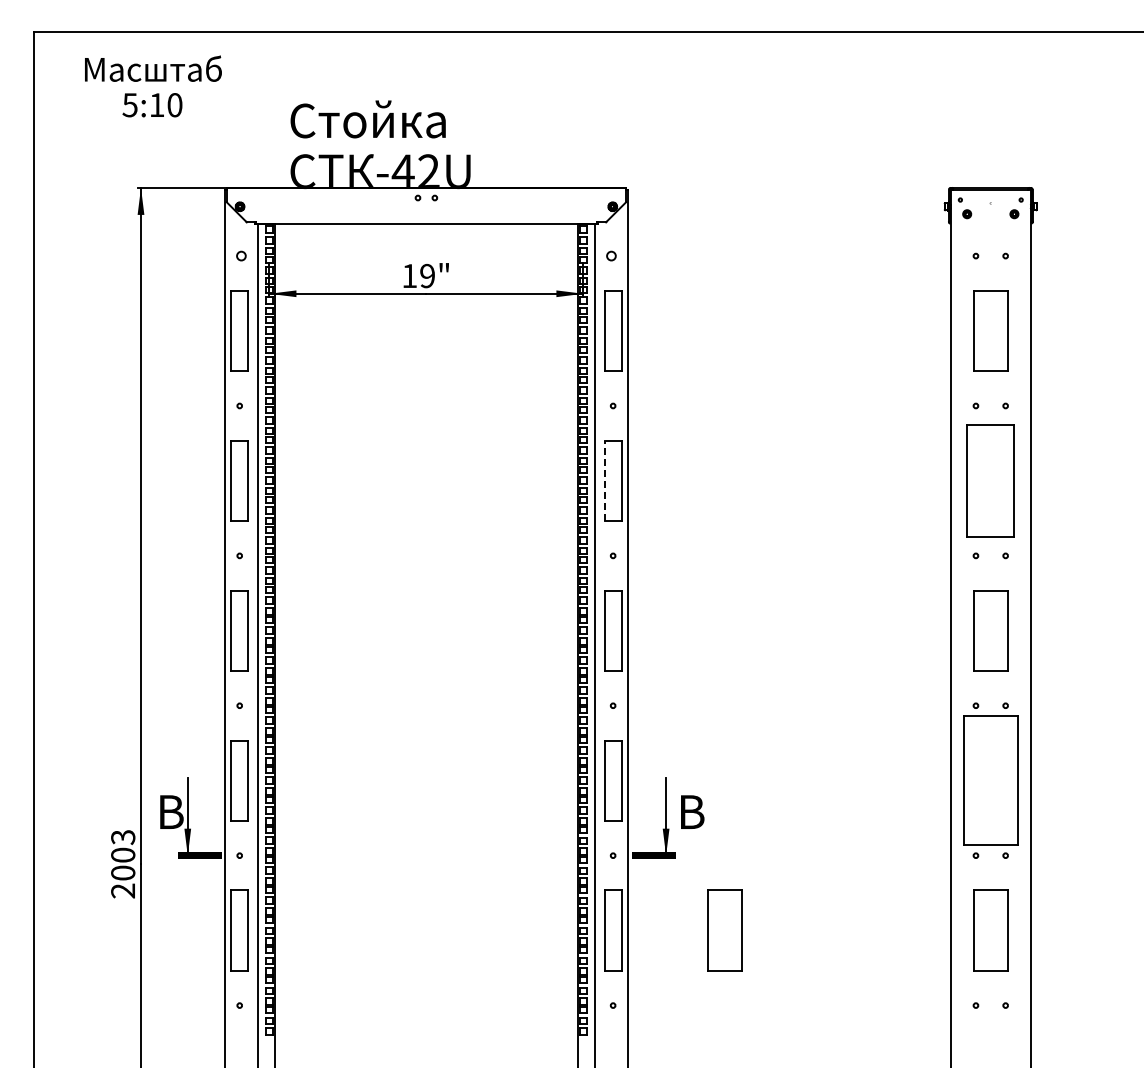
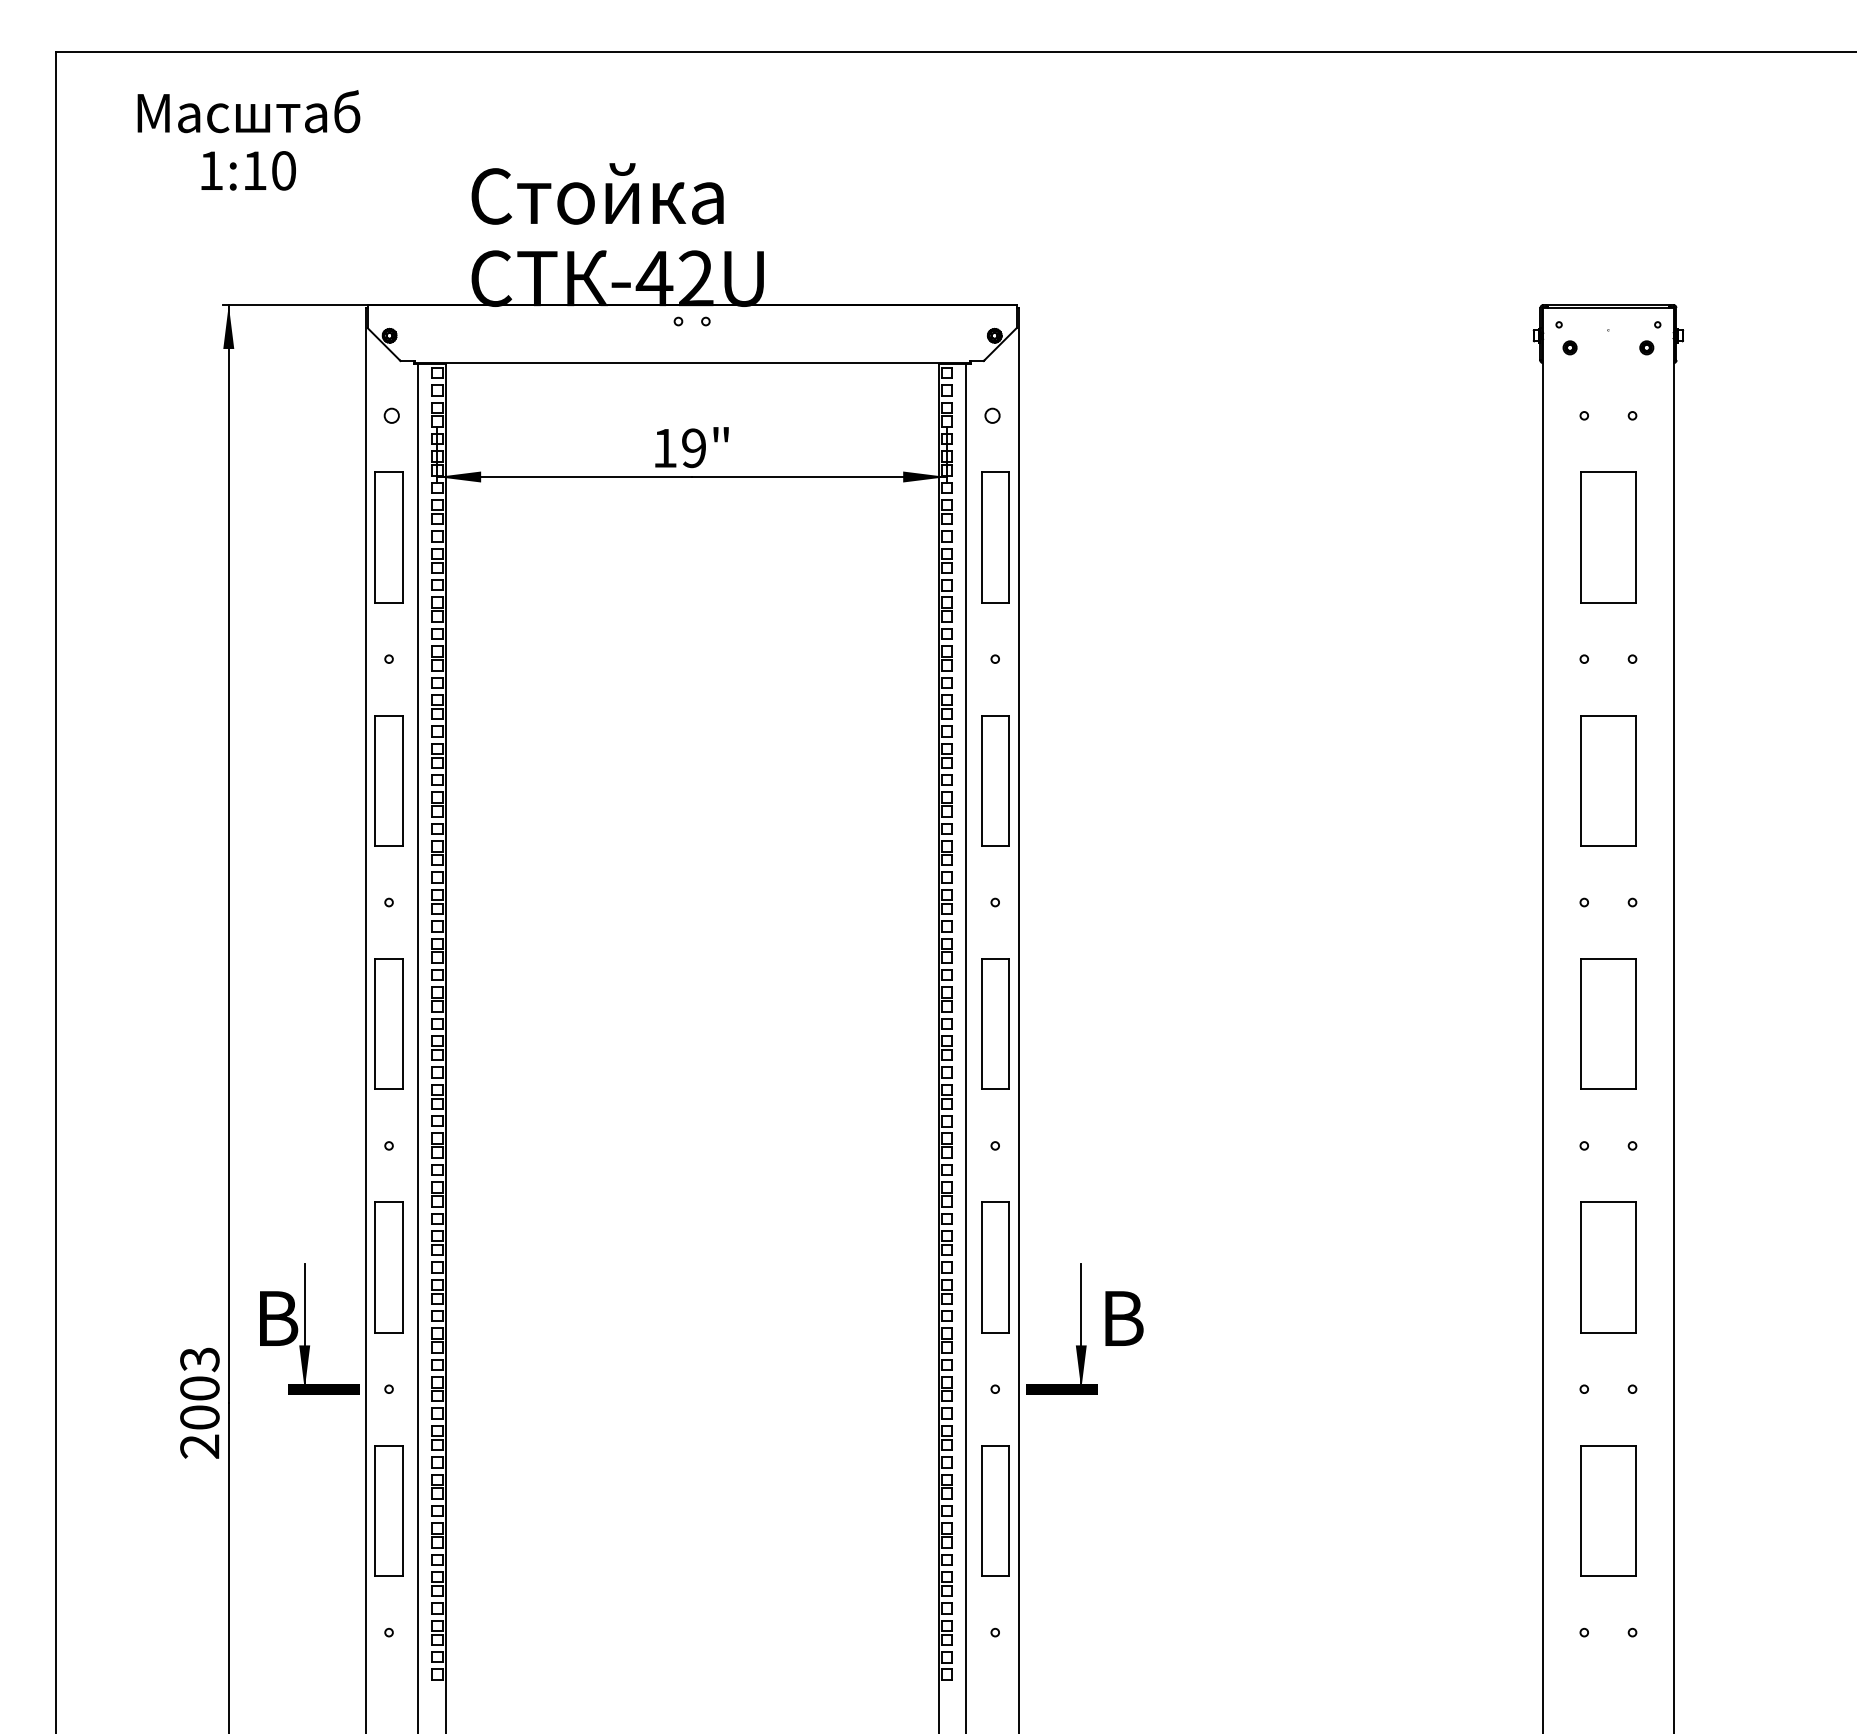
text: (129, 105) -> (210, 171), 5:10 -> 1:10
line: (604, 480) -> (981, 780), dashed -> solid
part: (990, 480) -> (1607, 780), size x0.71
part: (990, 780) -> (1607, 1267), size x0.62
part: (724, 930) -> (1176, 1510), removed

